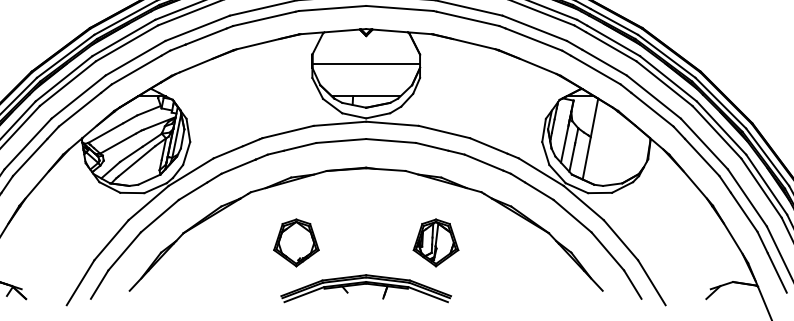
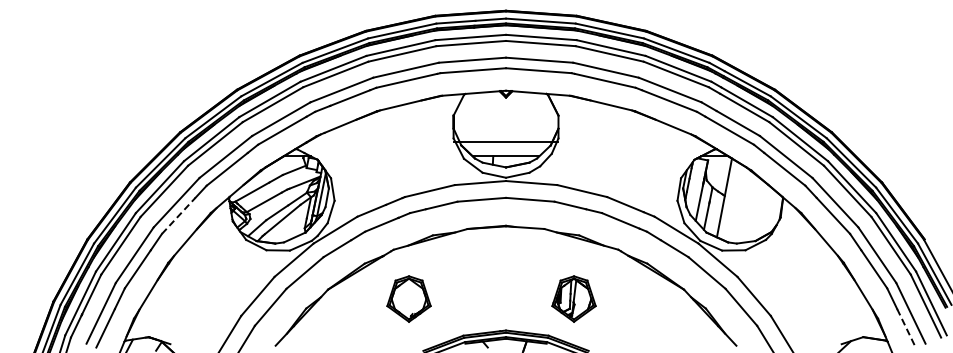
line: (365, 63) -> (505, 141), moved
line: (29, 157) -> (178, 215), solid -> dashed
part: (295, 242) -> (408, 298), moved
line: (777, 273) -> (906, 328), solid -> dashed

